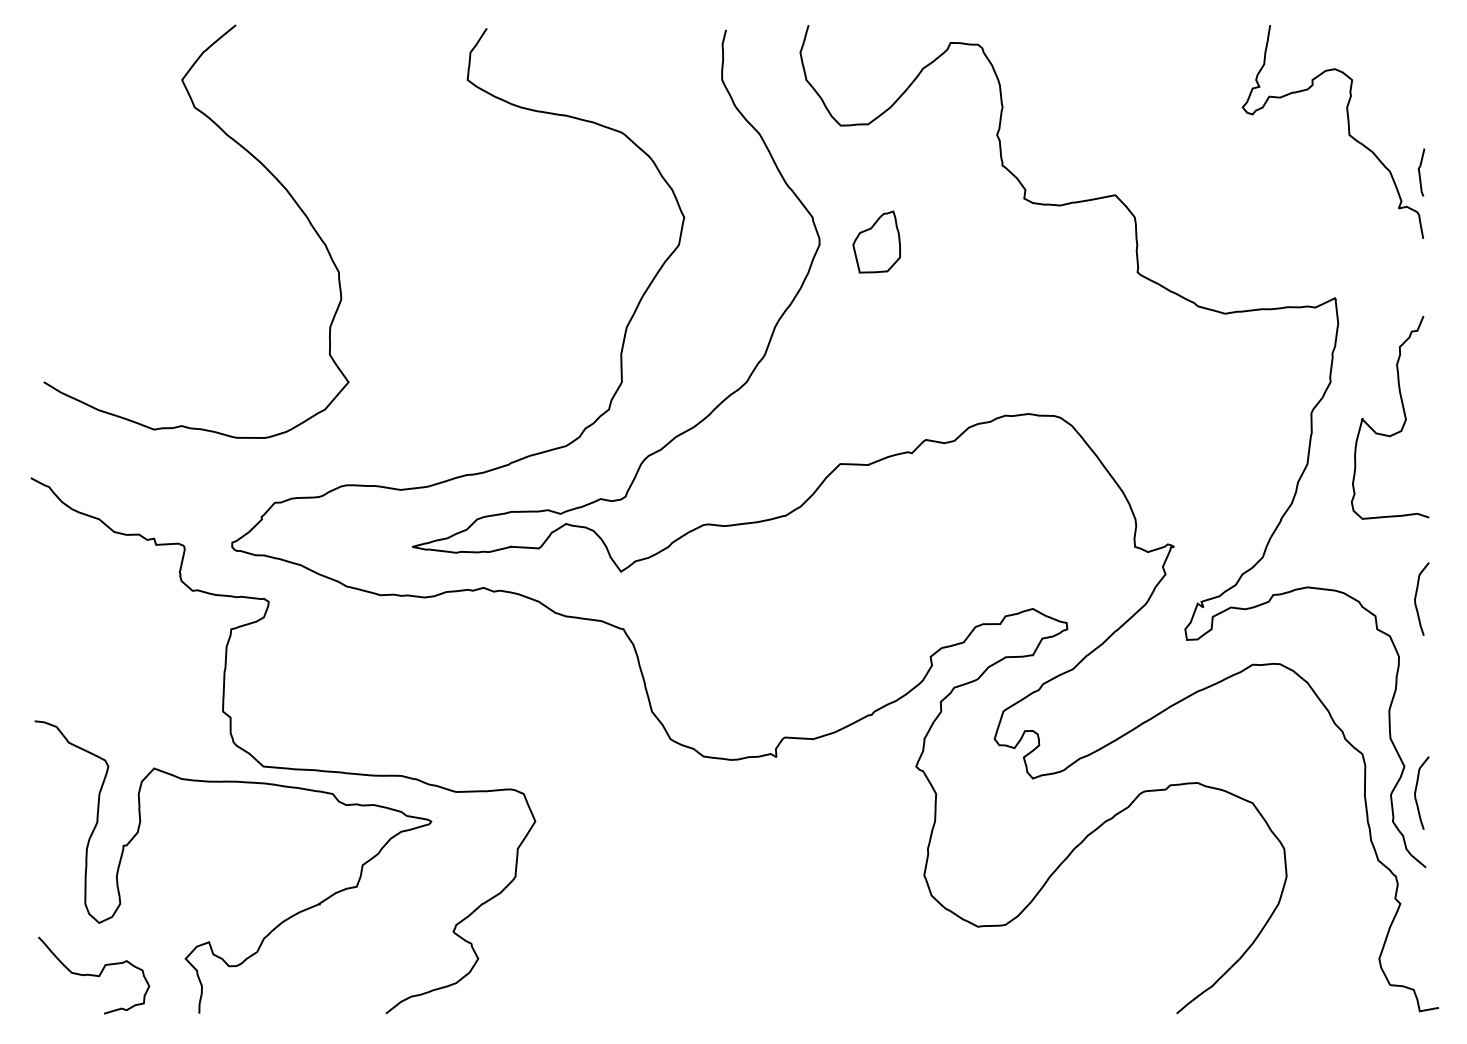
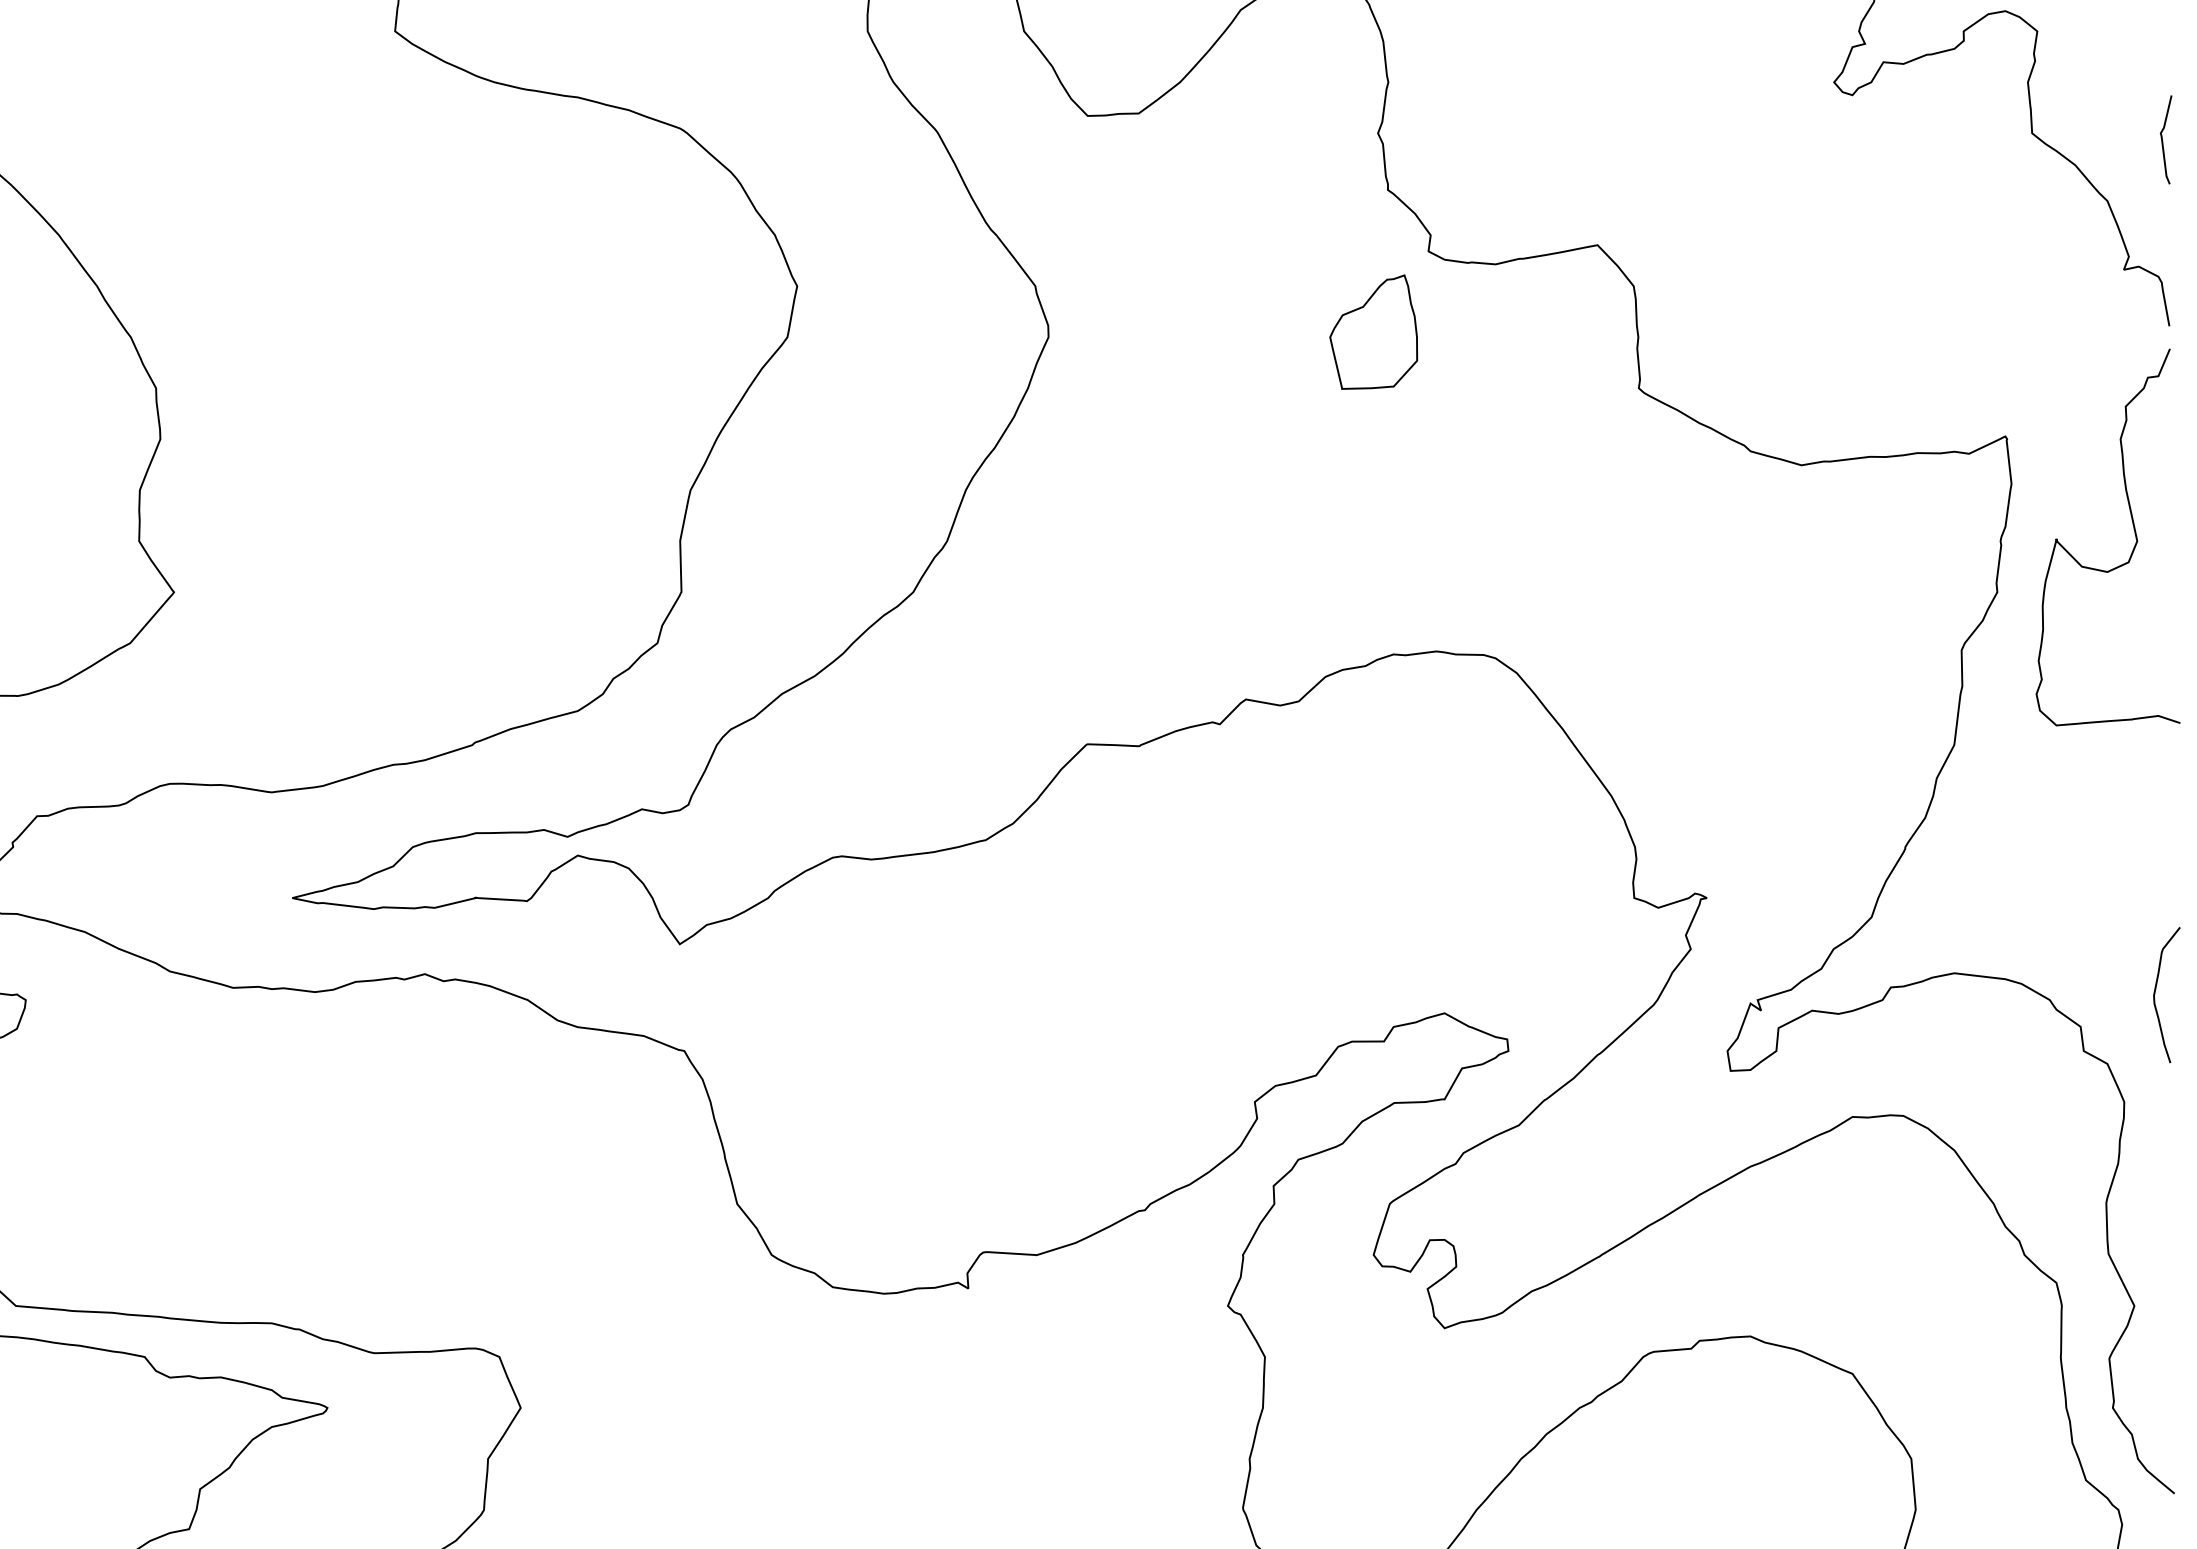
curve: (1420, 172) -> (2164, 139), moved
part: (876, 241) -> (1373, 331), moved
curve: (1403, 413) -> (2132, 529), moved
curve: (1416, 792) -> (2156, 1354), removed

